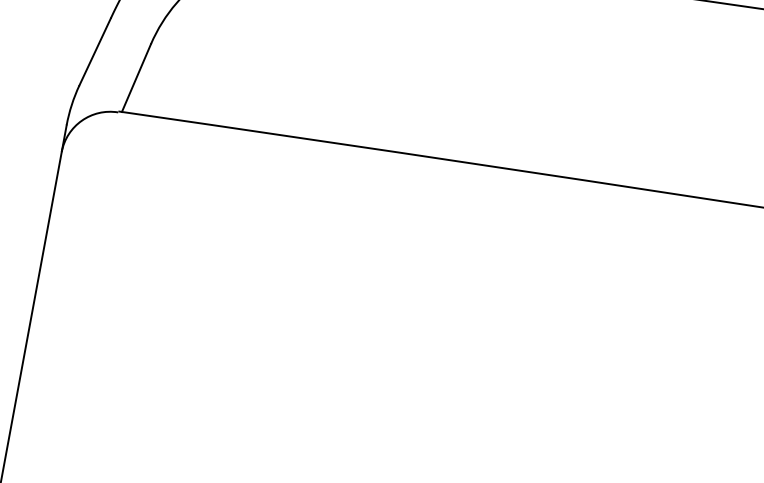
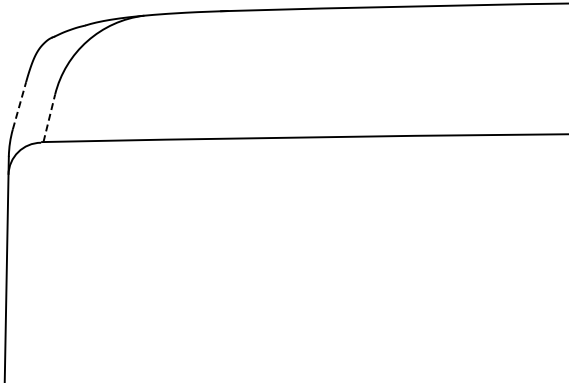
line: (95, 51) -> (19, 105), solid -> dashed
line: (136, 76) -> (49, 117), solid -> dashed

